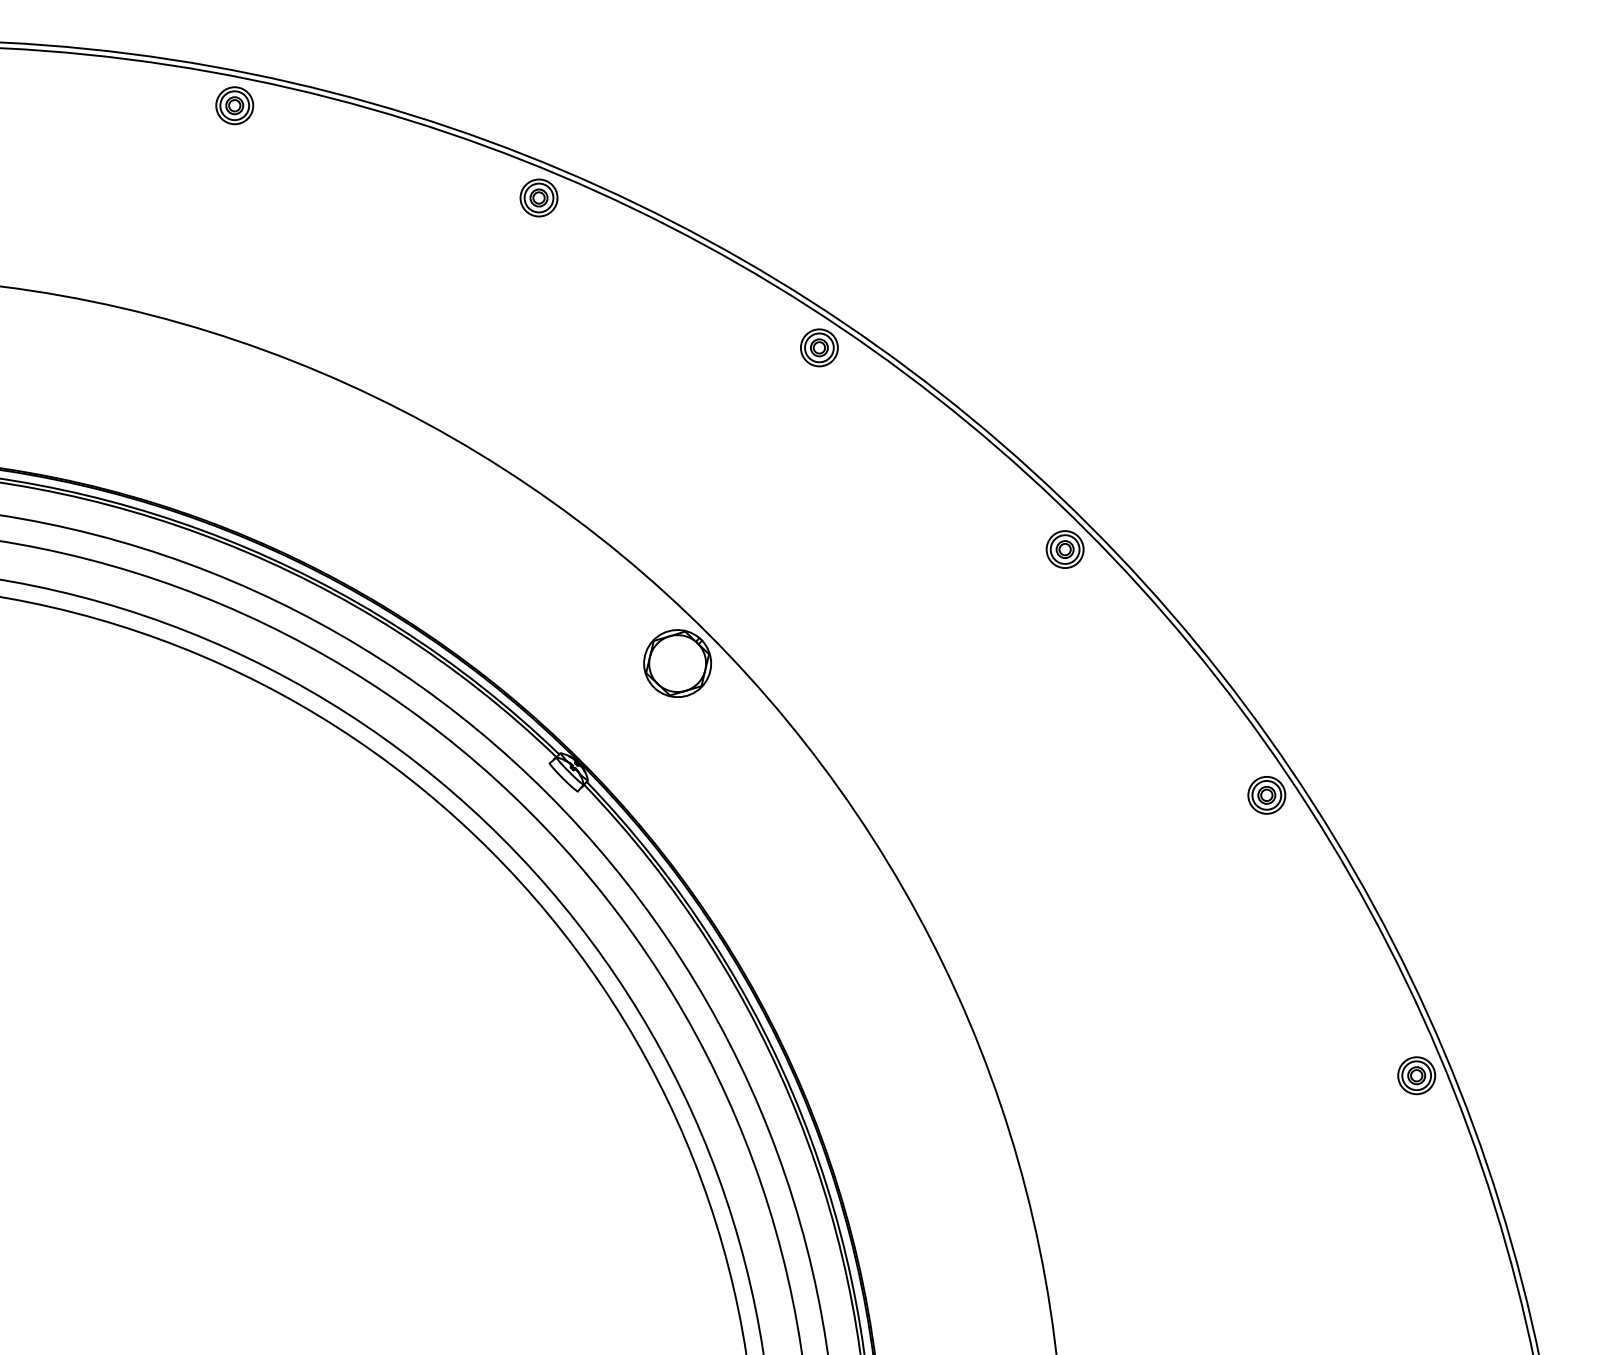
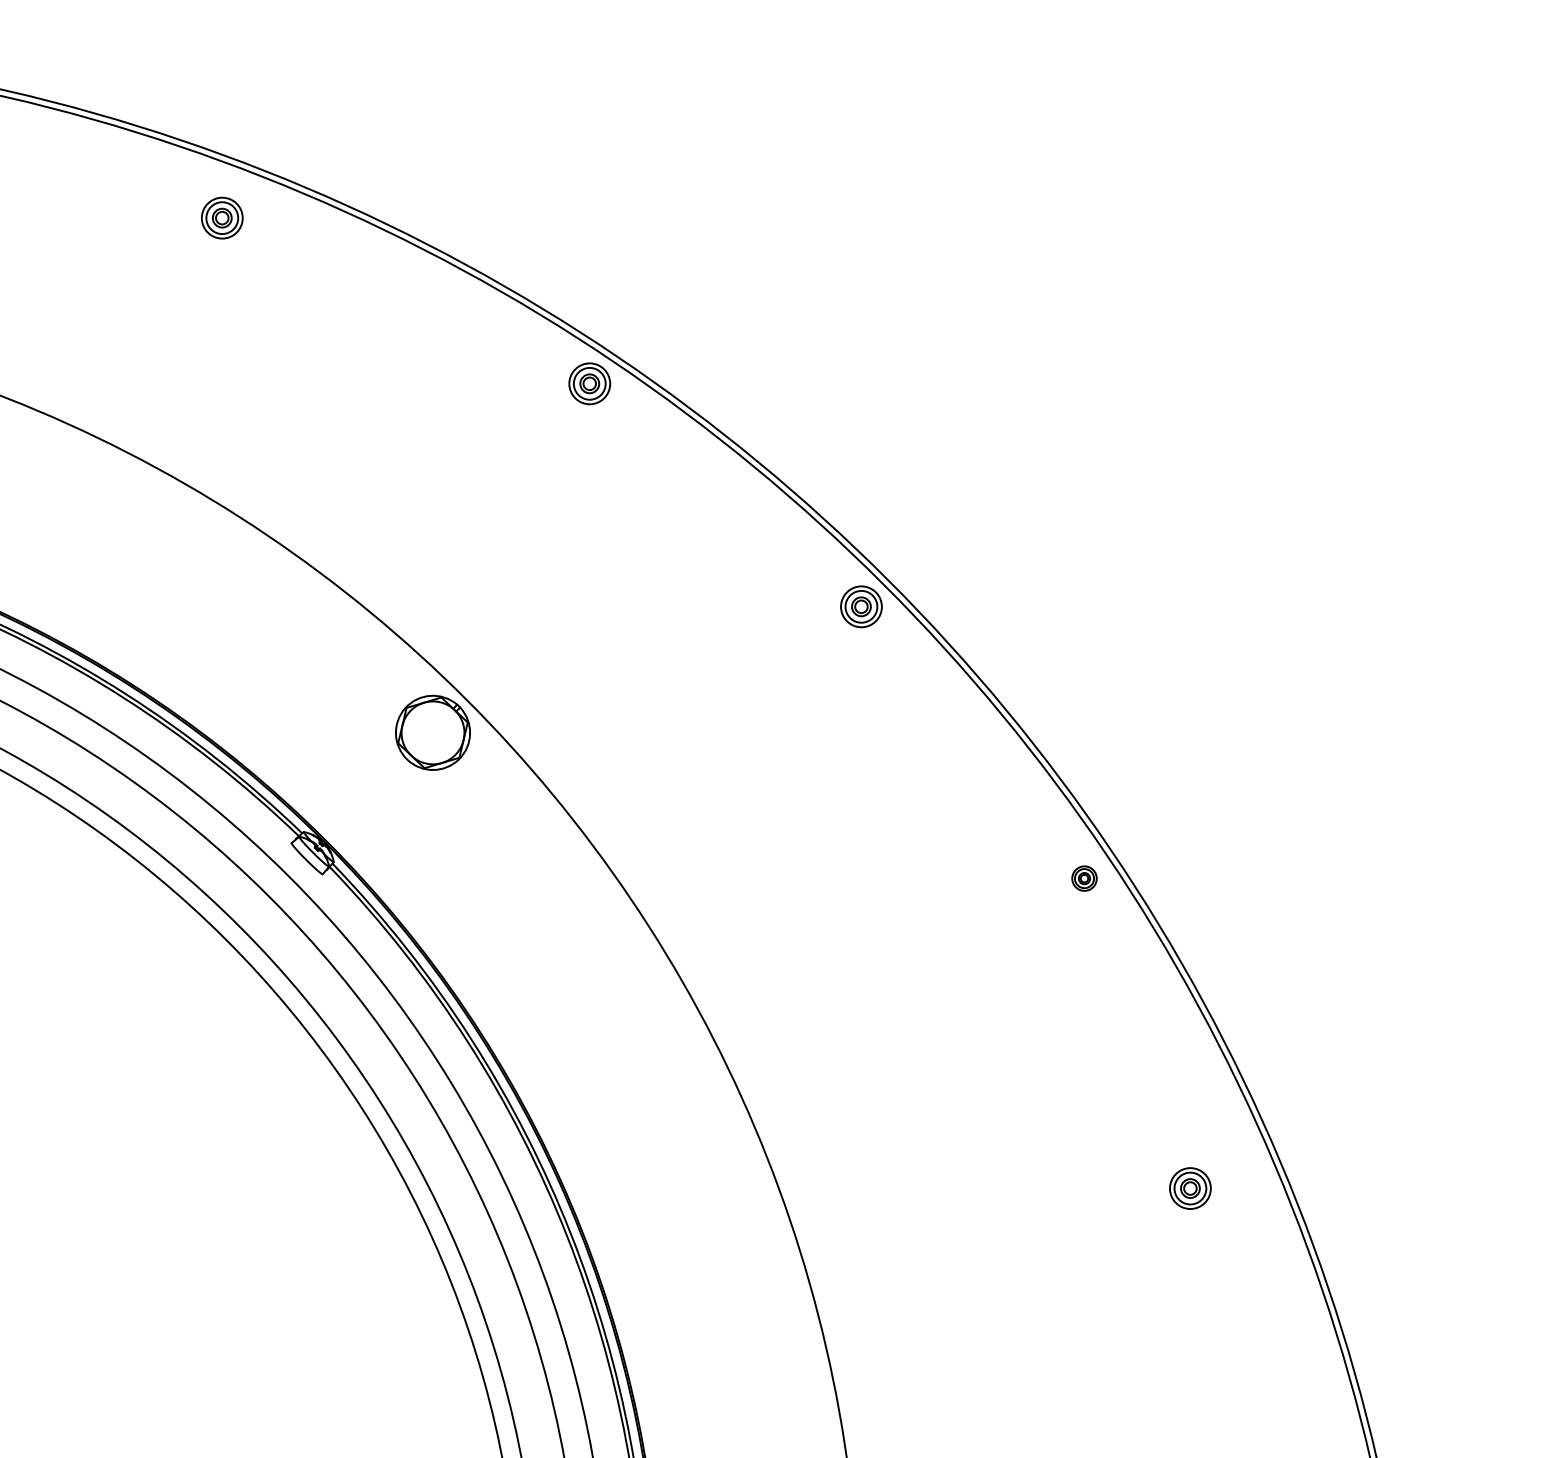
part: (538, 197) -> (221, 217), moved
part: (1266, 795) -> (1084, 878), size x0.6
part: (1416, 1075) -> (1190, 1188), moved

